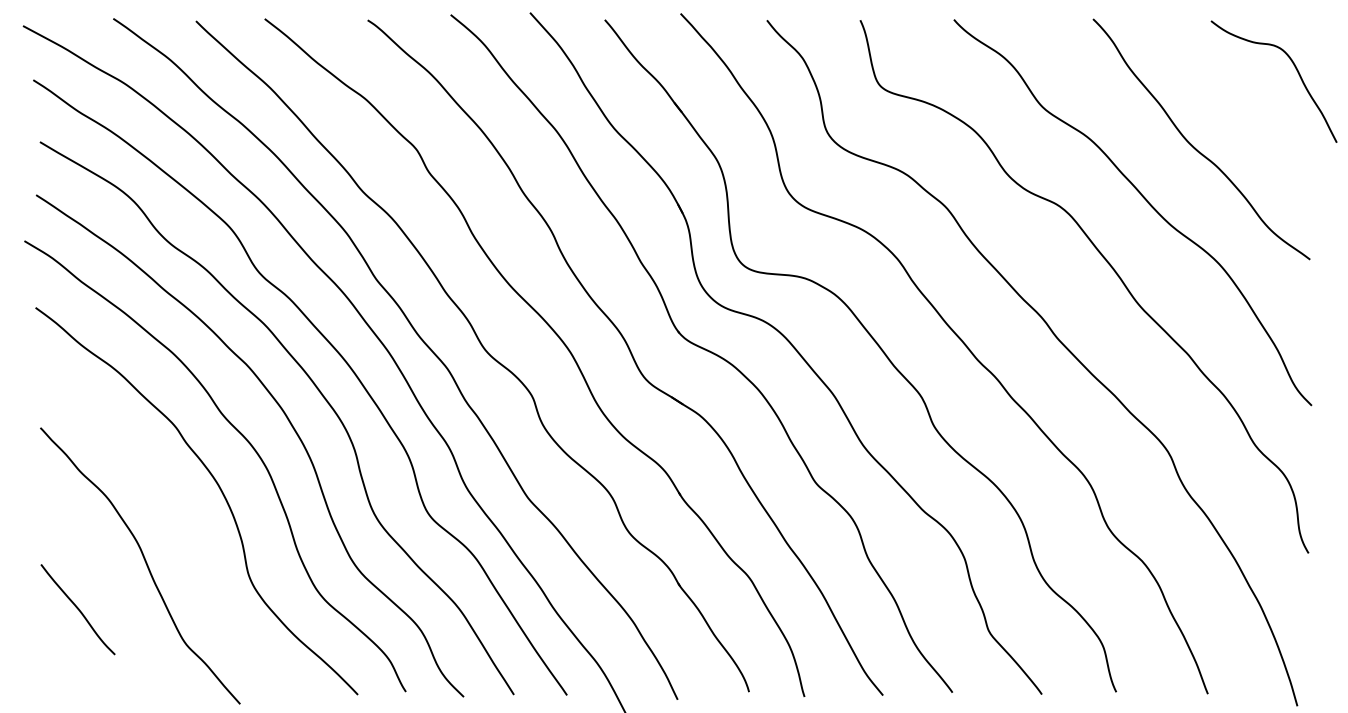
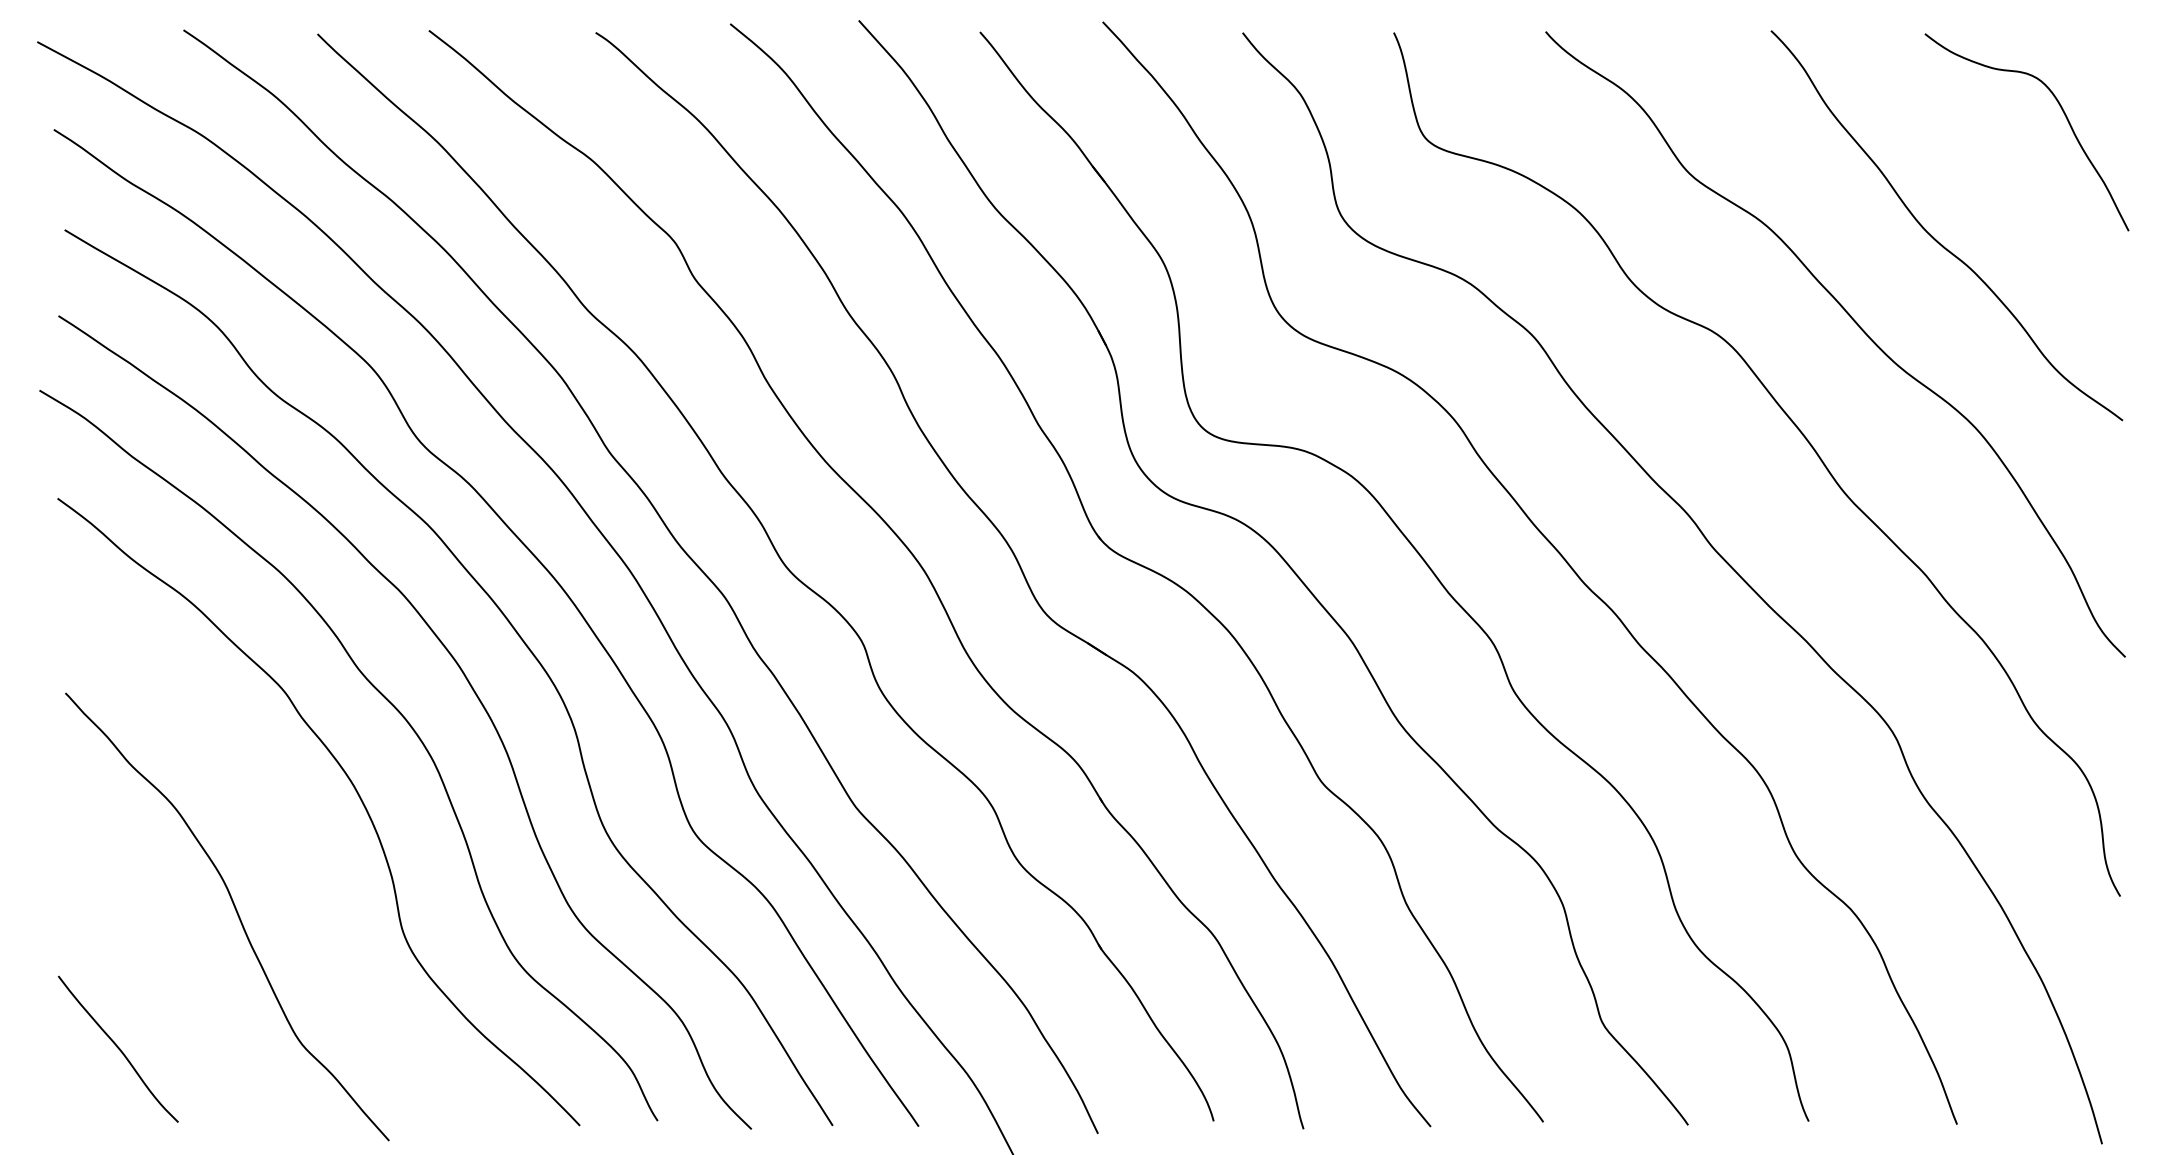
curve: (1294, 67) -> (2060, 109), moved
curve: (77, 609) -> (117, 1049), moved

